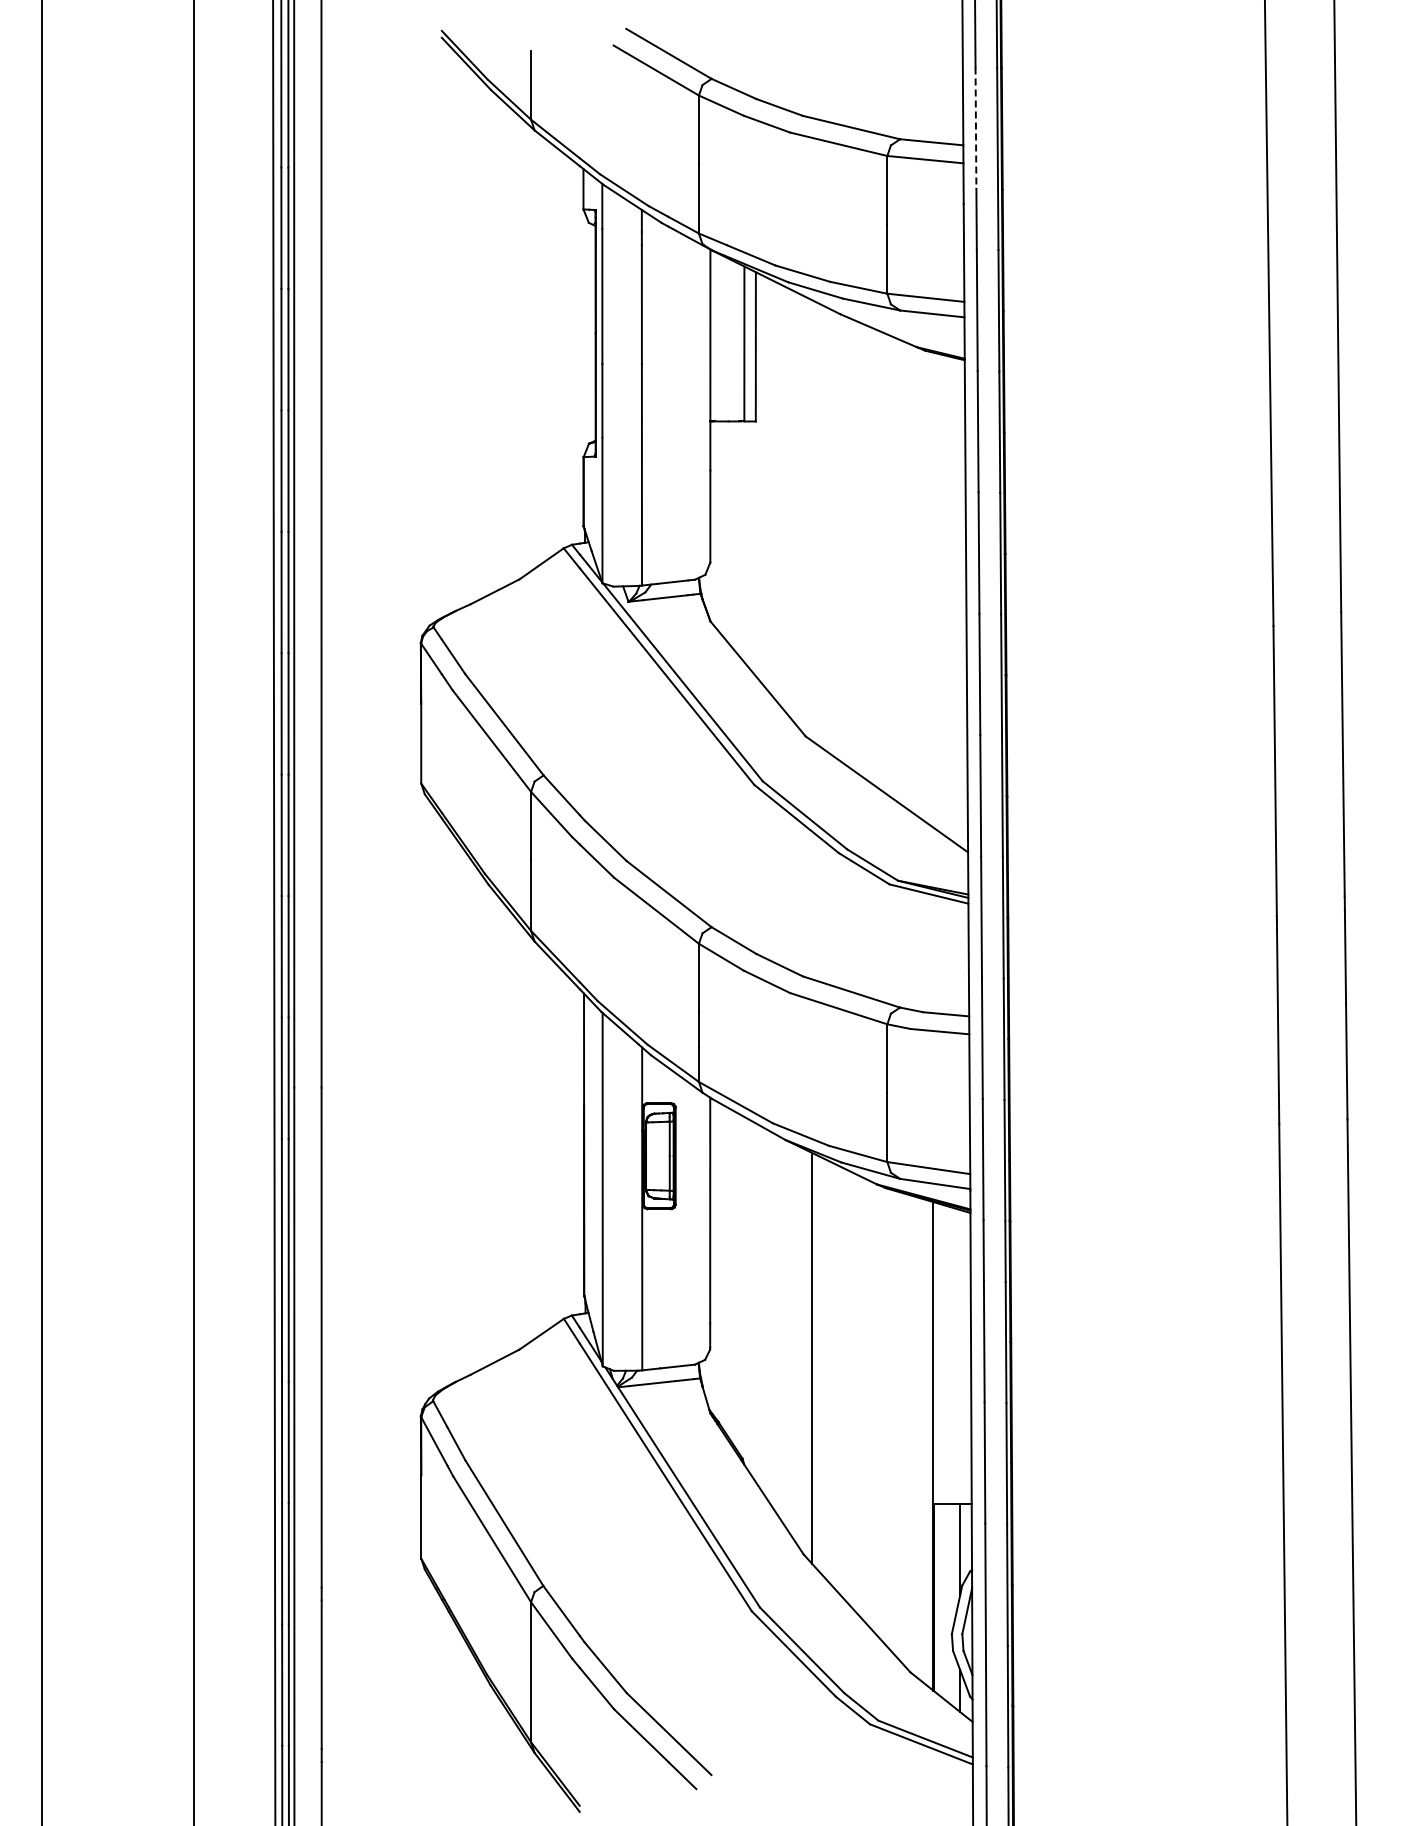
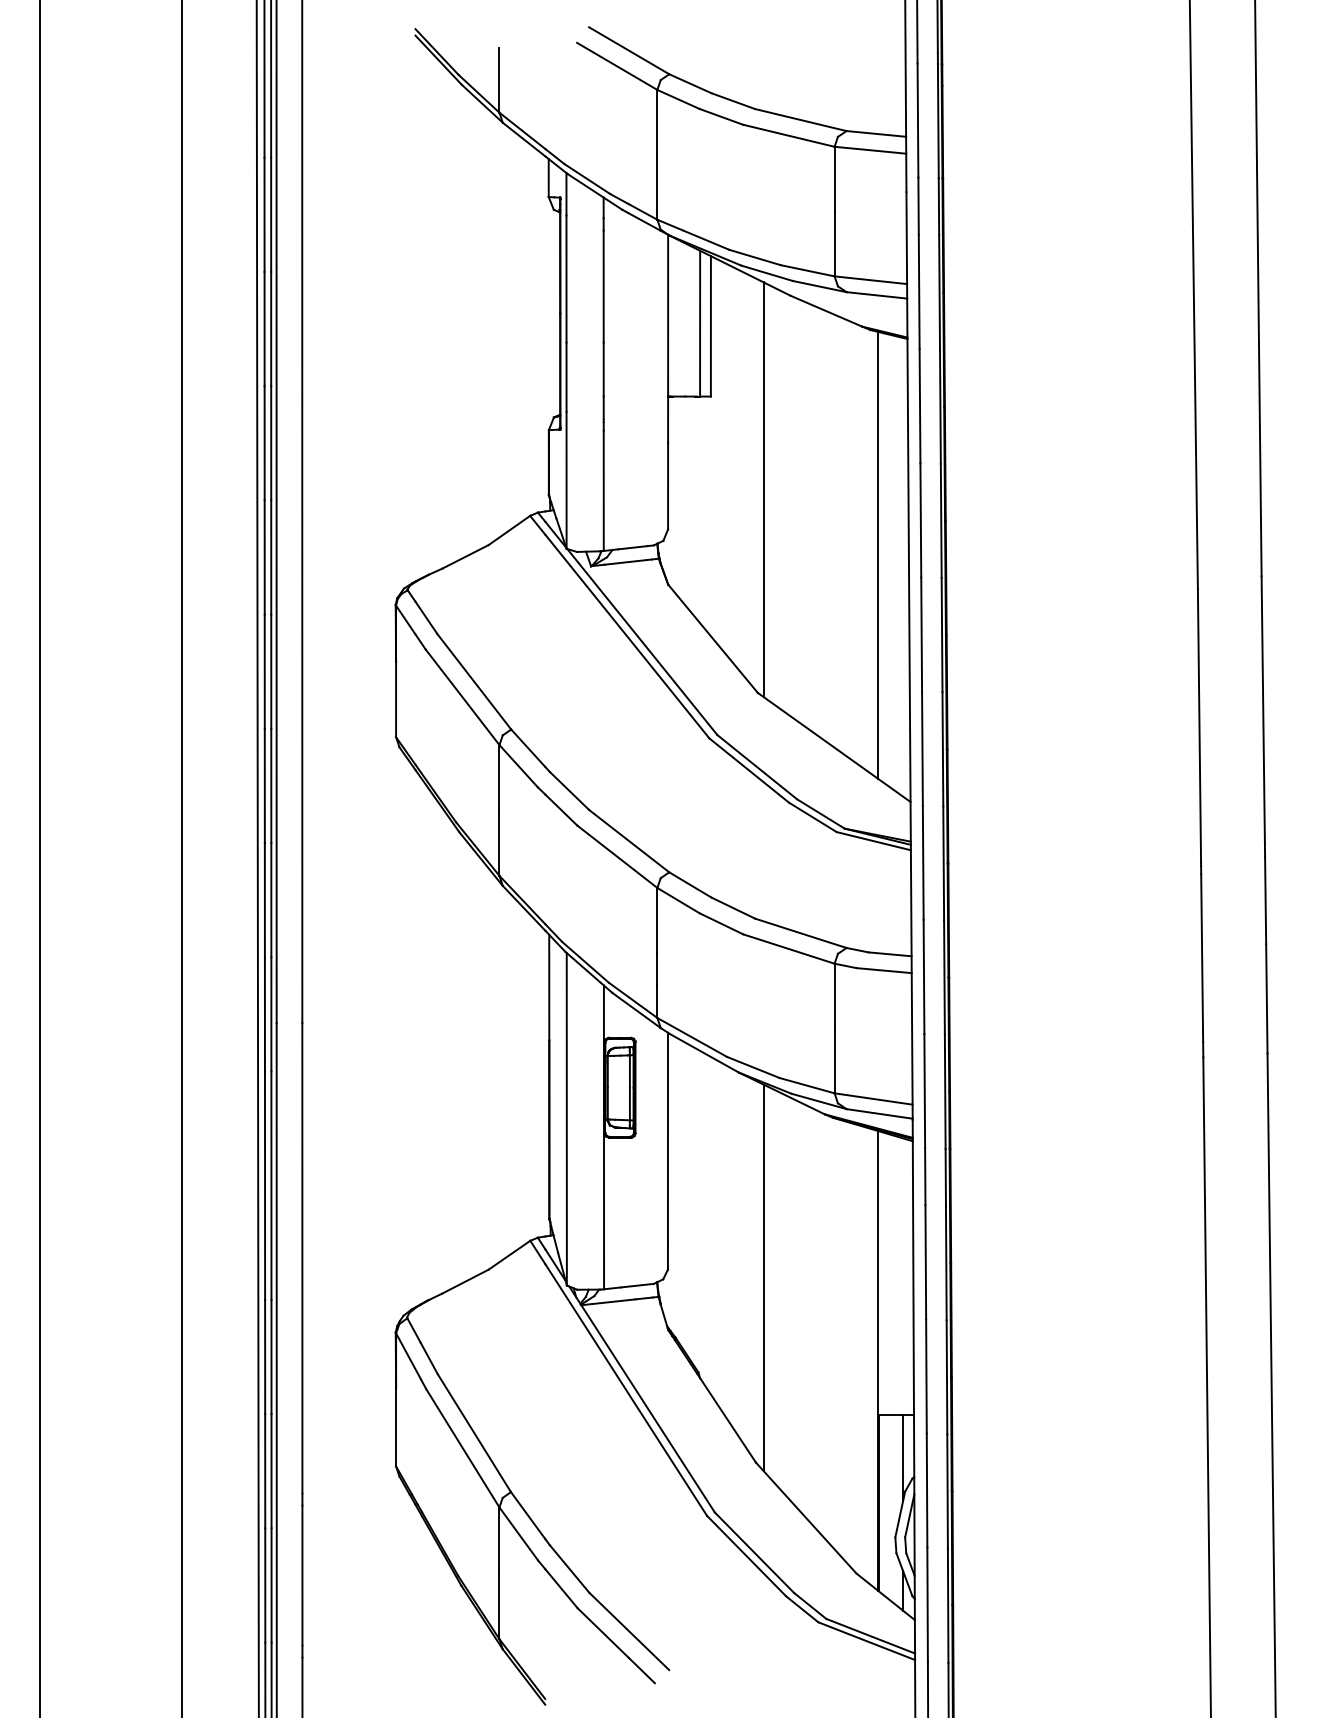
line: (975, 128) -> (917, 120), dashed -> solid
line: (812, 520) -> (764, 489), added
line: (933, 589) -> (878, 554), added

